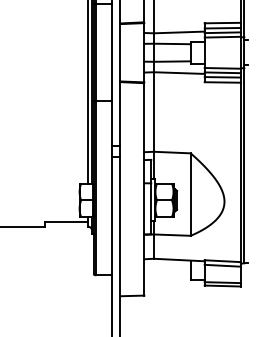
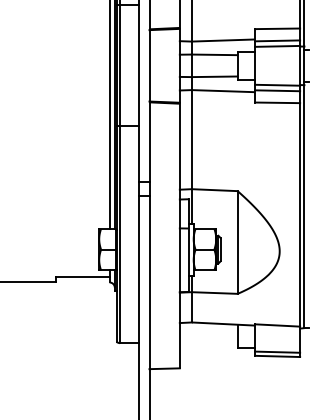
line: (222, 27) -> (277, 34), removed
line: (222, 77) -> (277, 96), removed
line: (222, 266) -> (277, 331), removed

